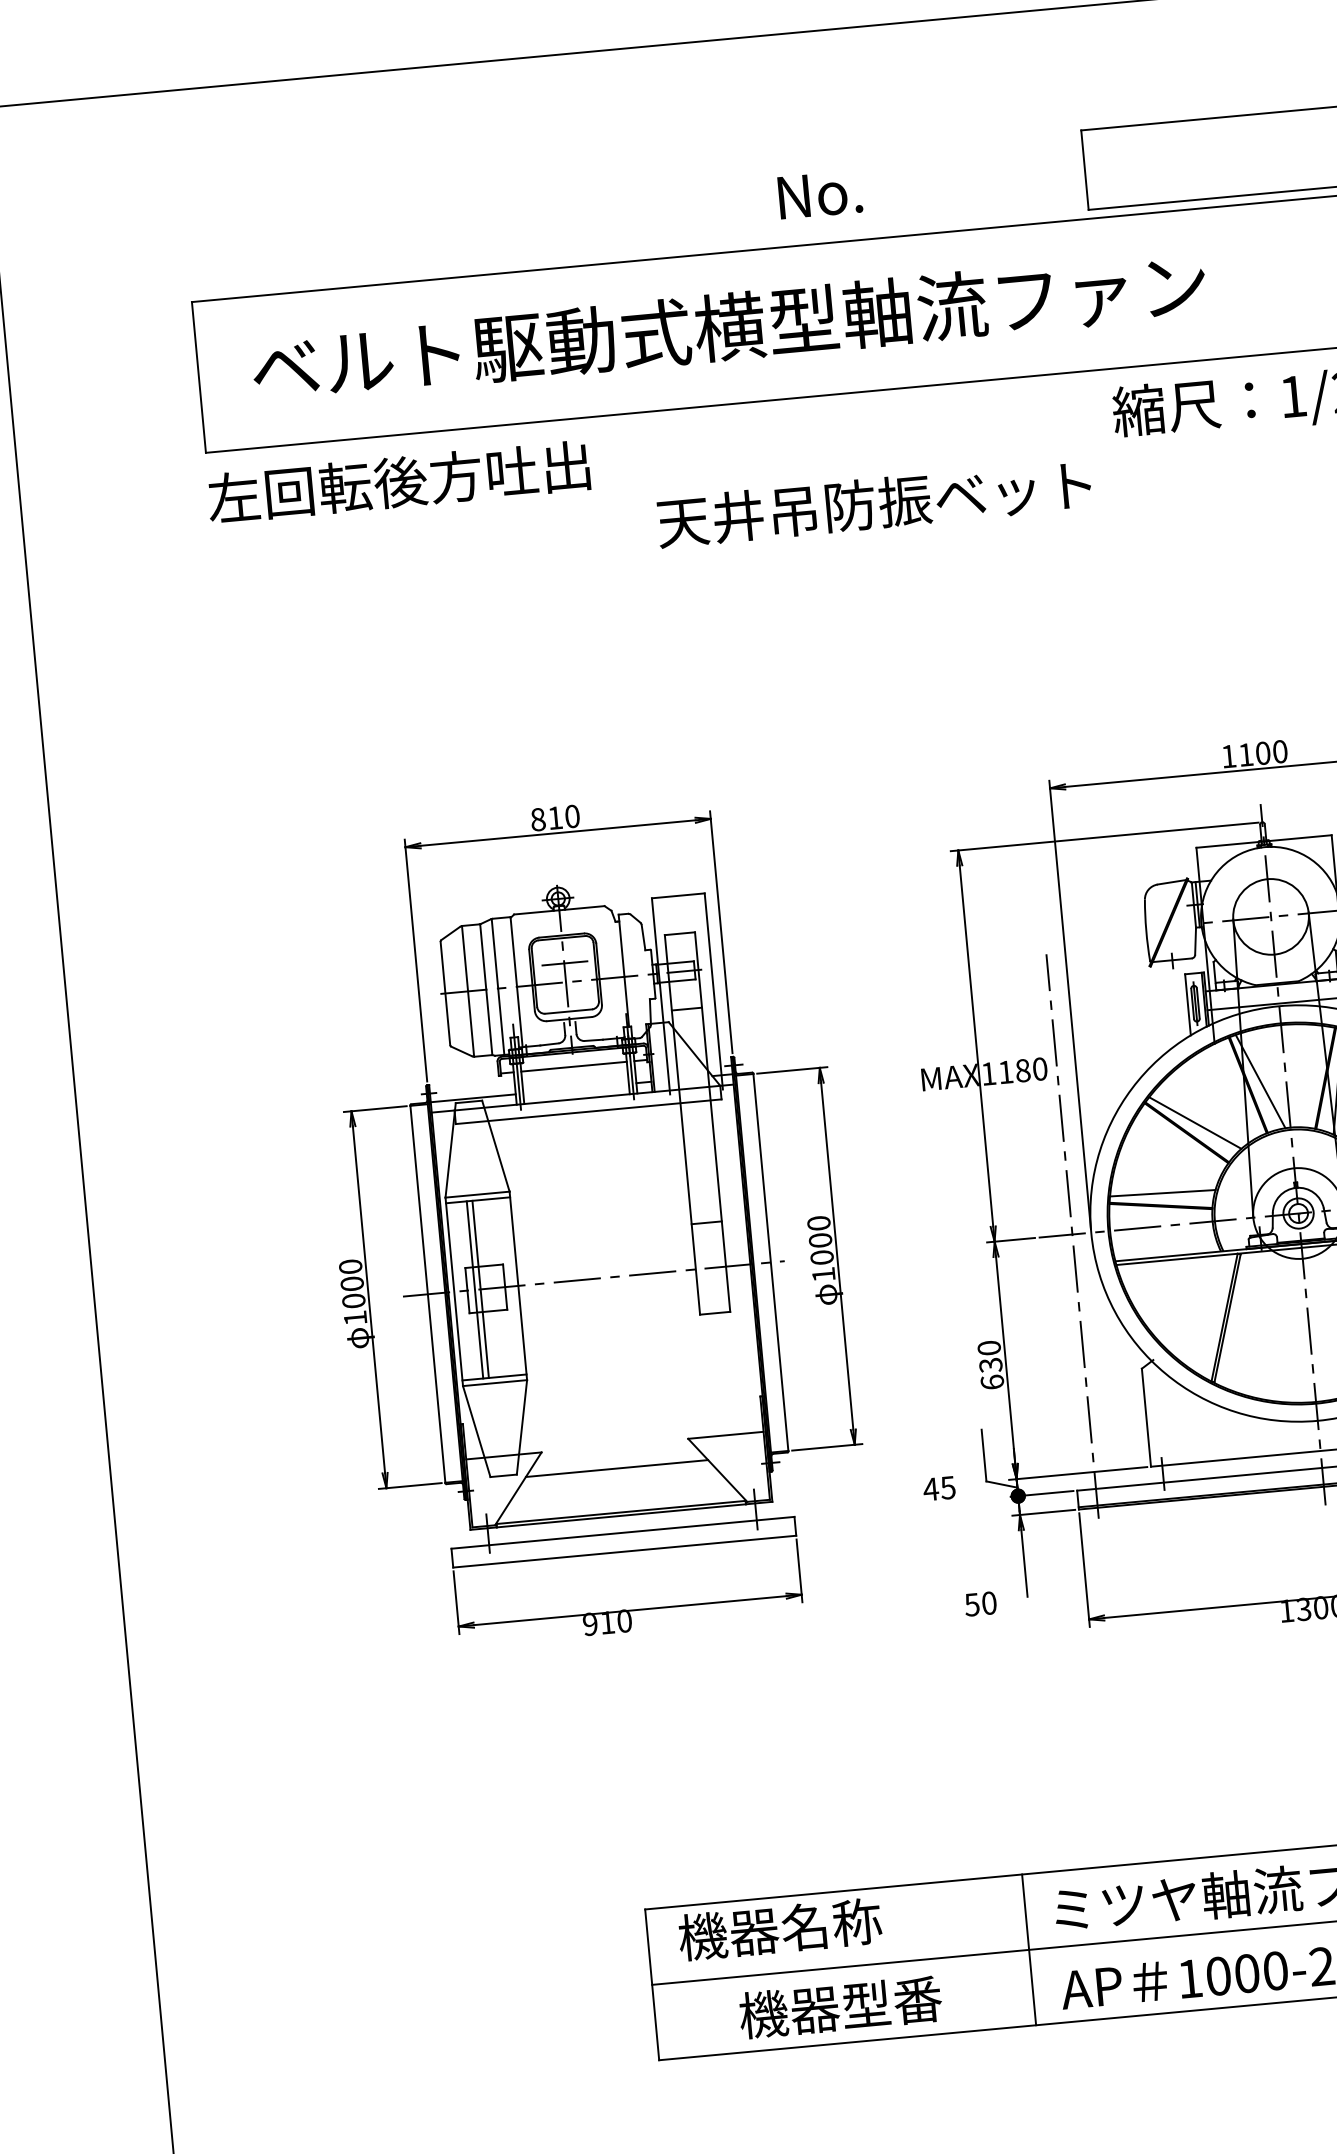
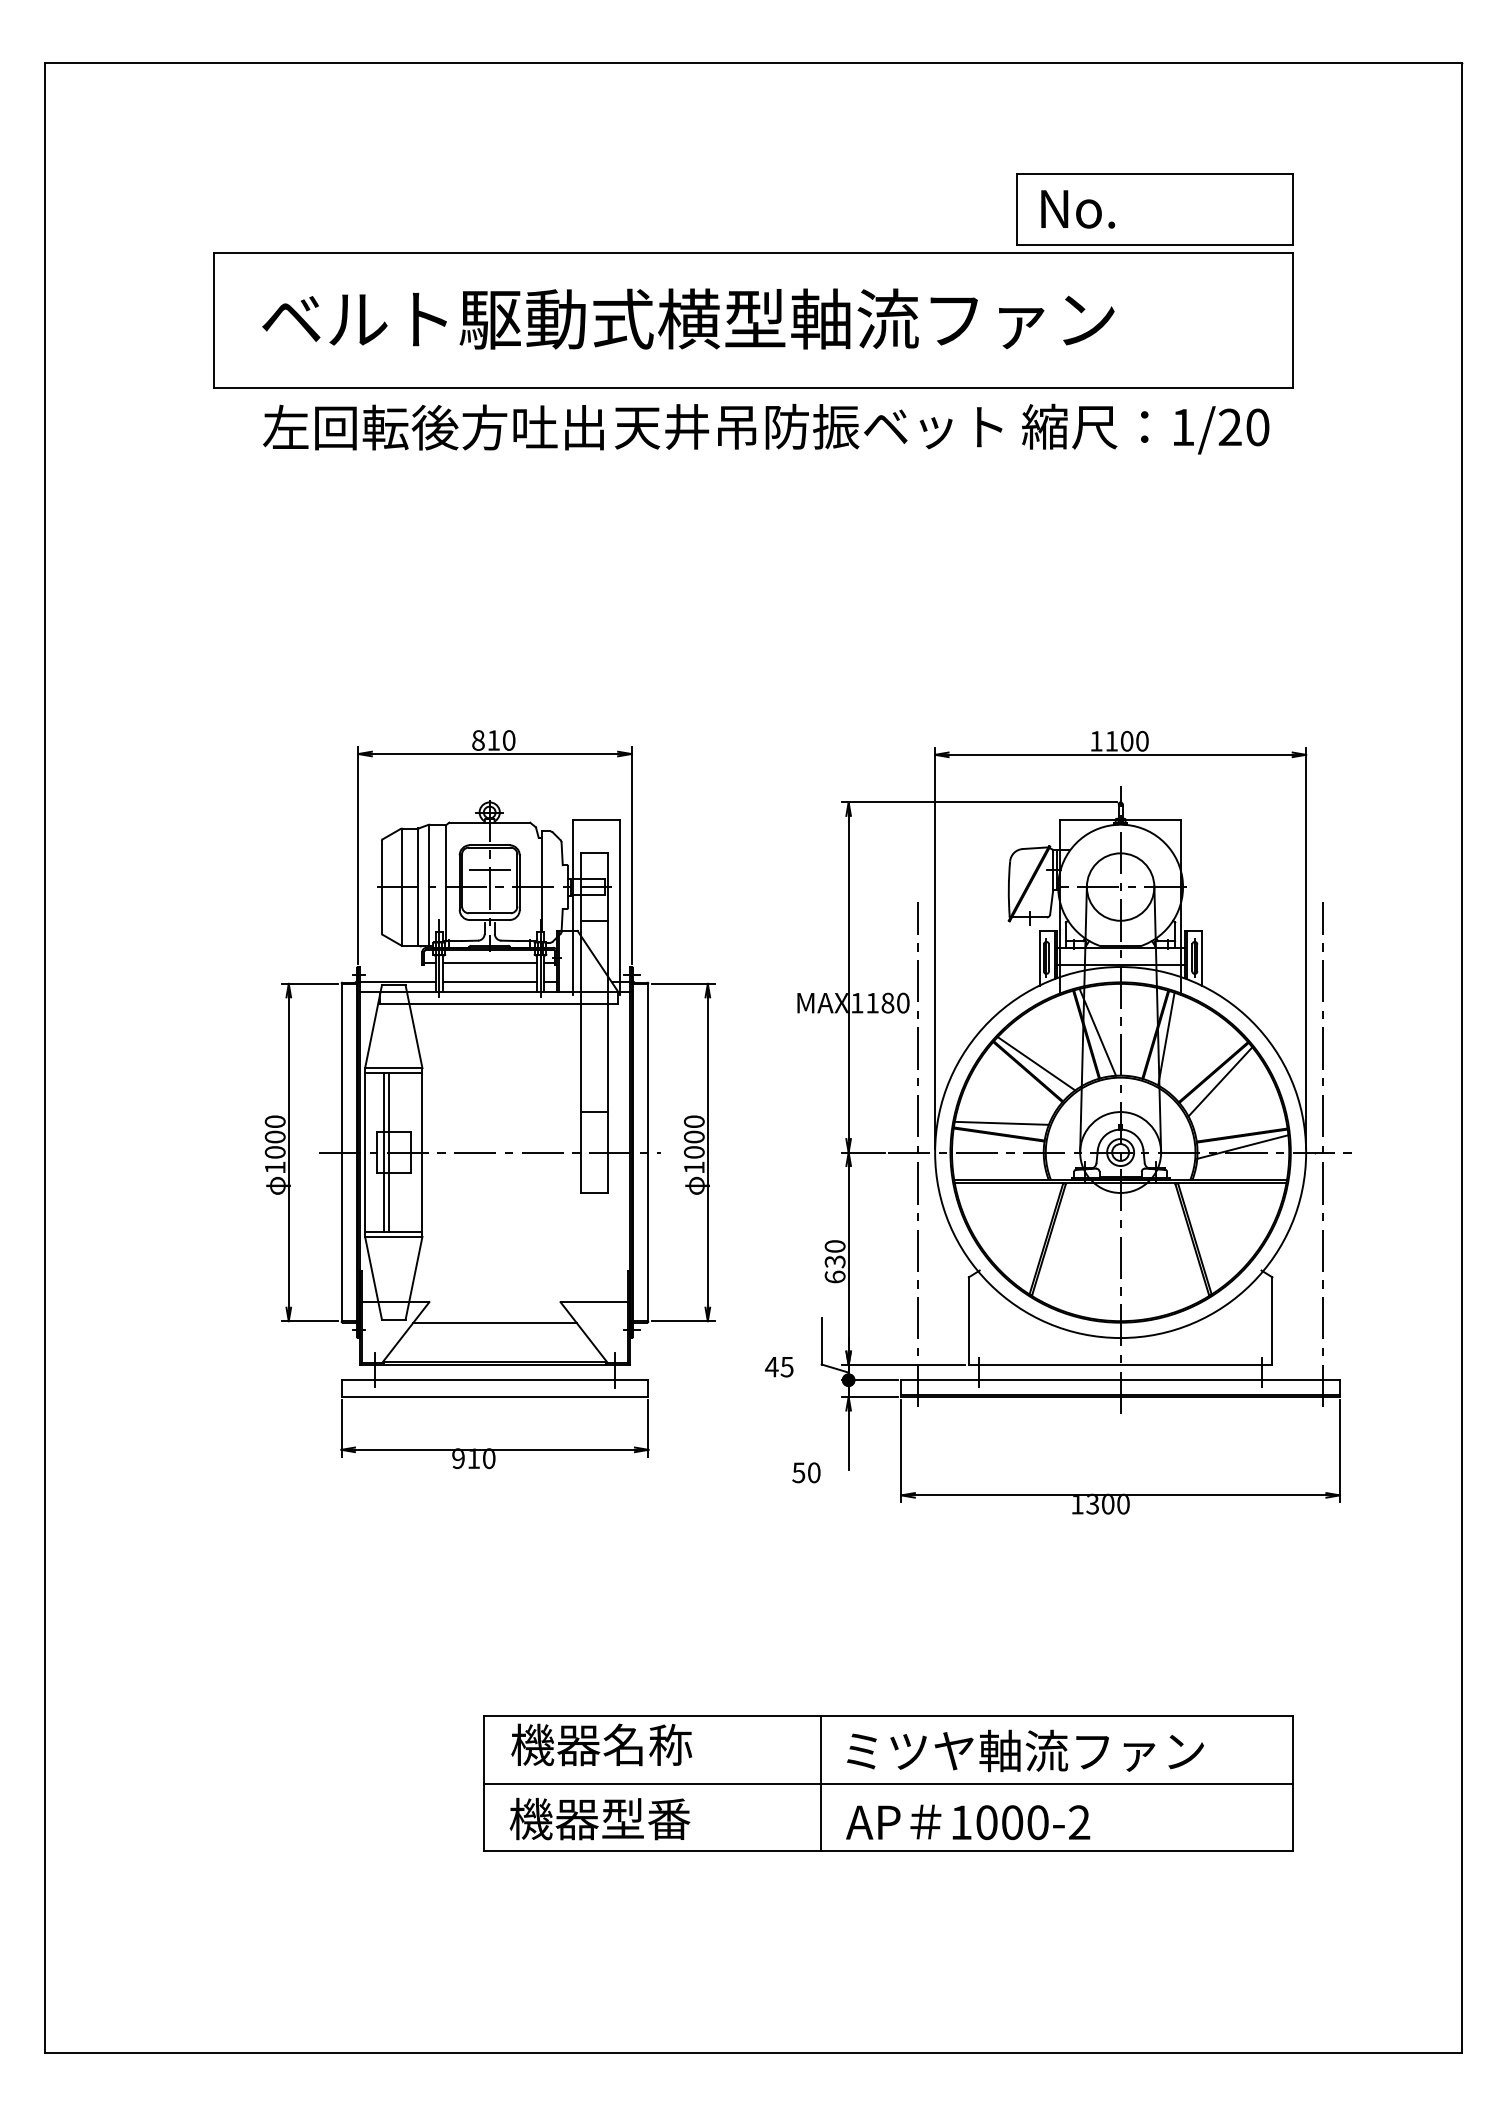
text: (820, 194) -> (1078, 209), moved
text: (398, 482) -> (433, 427), moved
text: (874, 503) -> (808, 426), moved
line: (575, 1088) -> (489, 982), added
text: (840, 2006) -> (599, 1818), moved

